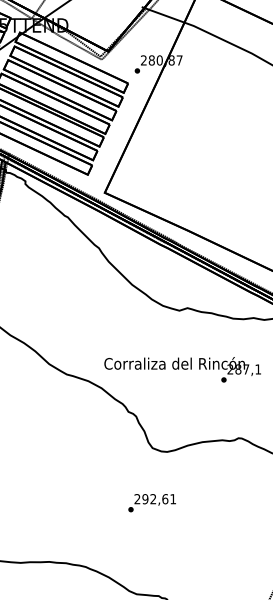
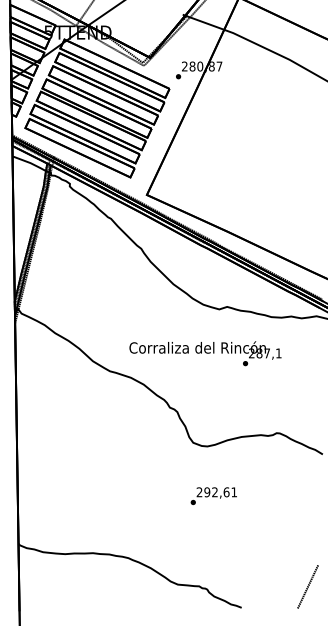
text: (182, 369) -> (205, 353), moved
text: (151, 502) -> (213, 495), moved

